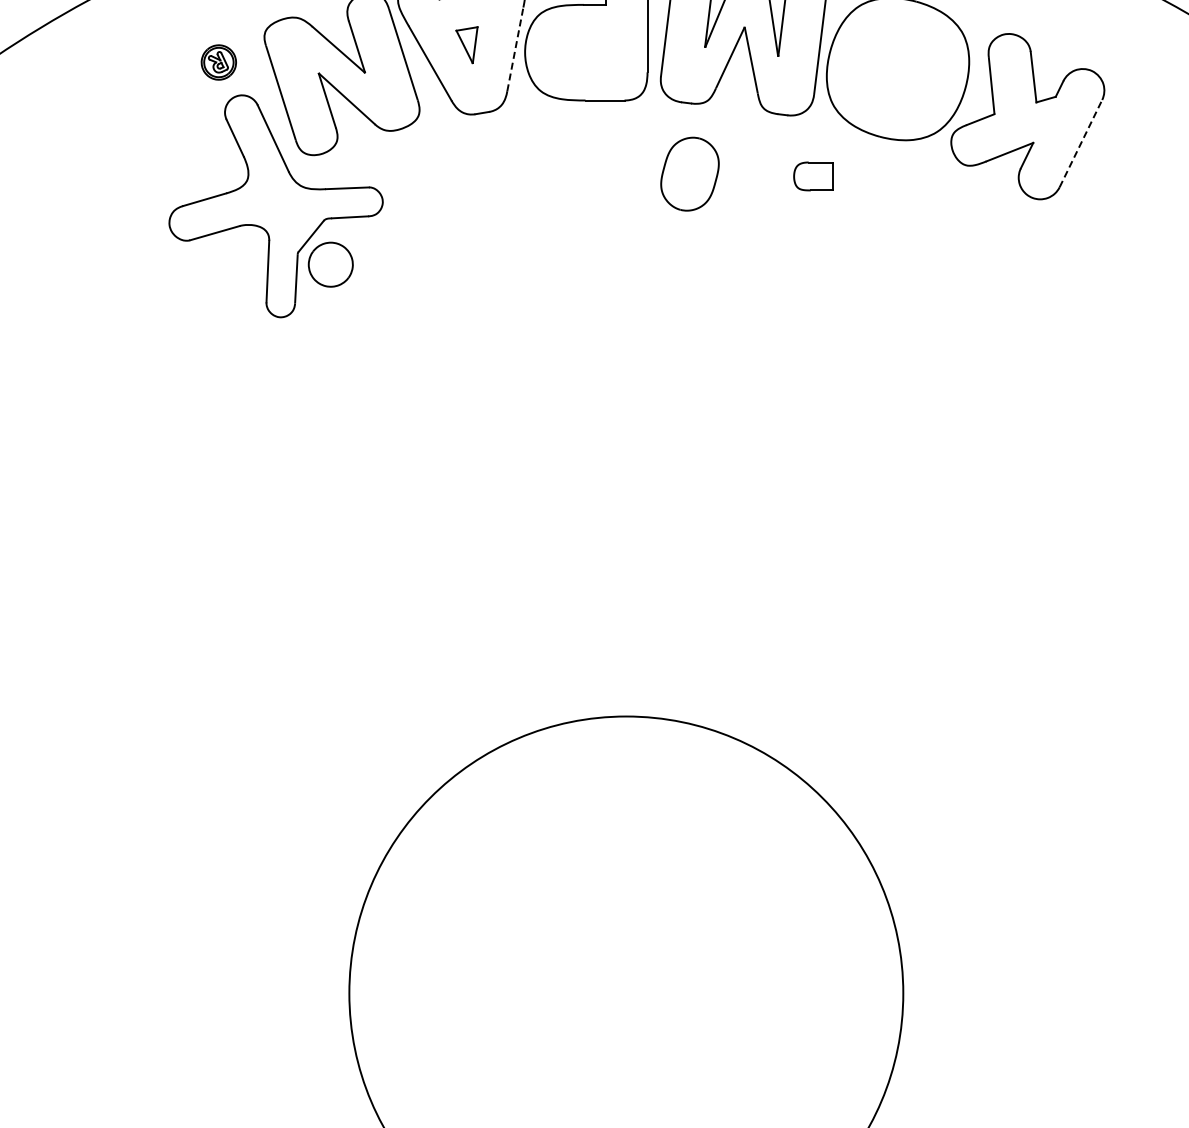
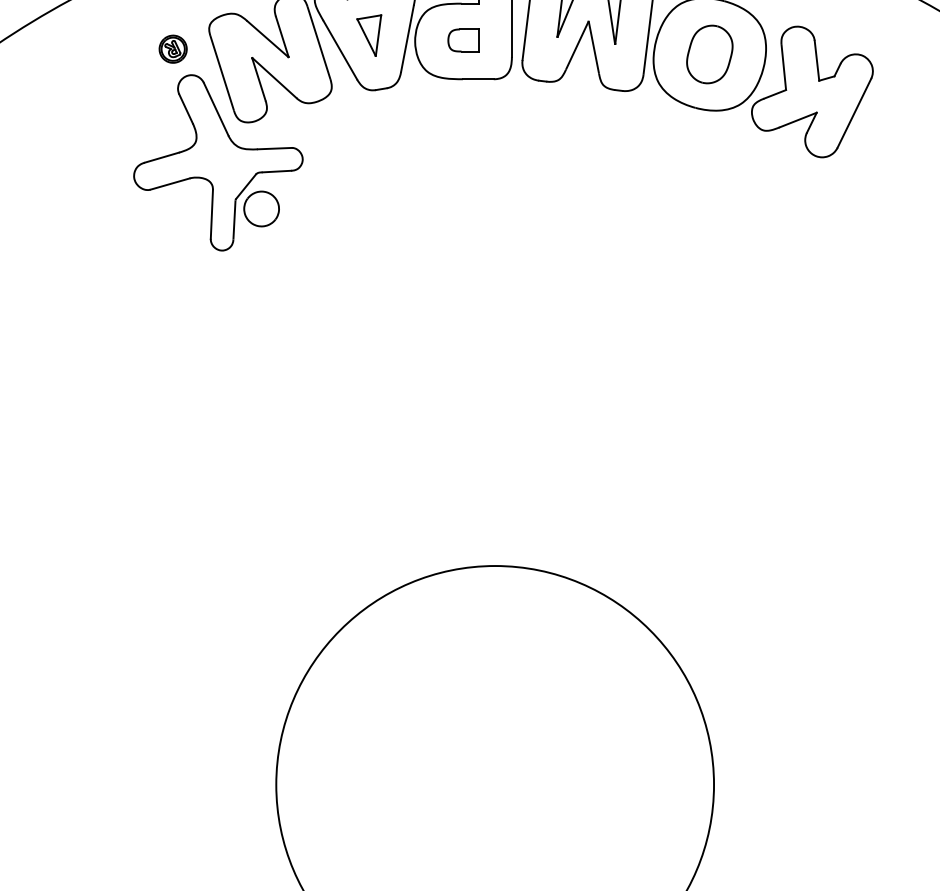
part: (466, 44) -> (368, 34), size x1.43
line: (515, 49) -> (407, 38), dashed -> solid
line: (1080, 143) -> (854, 113), dashed -> solid
part: (689, 173) -> (709, 53), moved
part: (813, 176) -> (463, 40), moved

